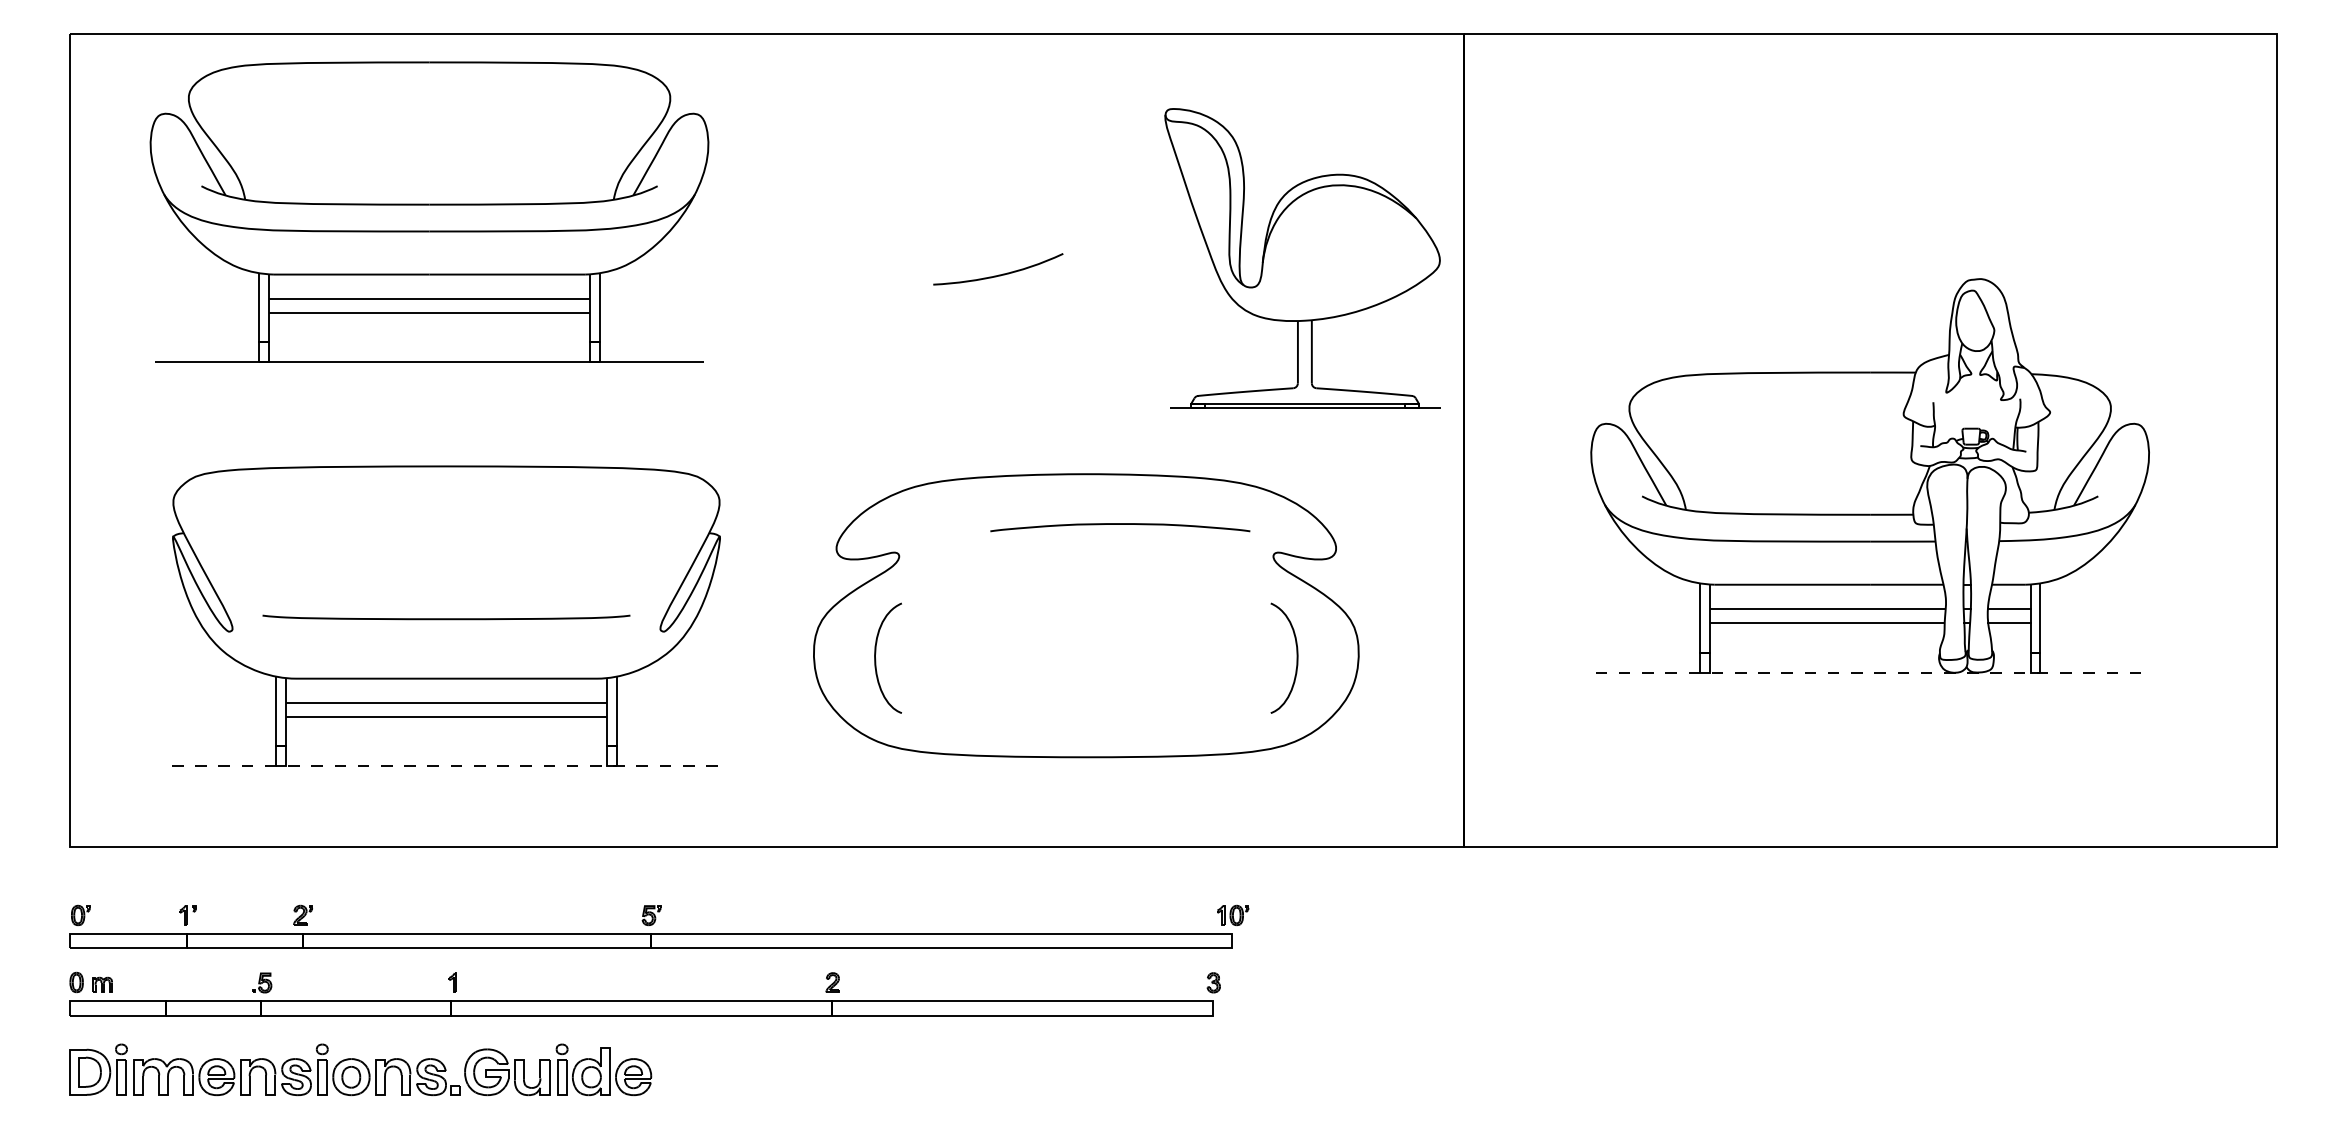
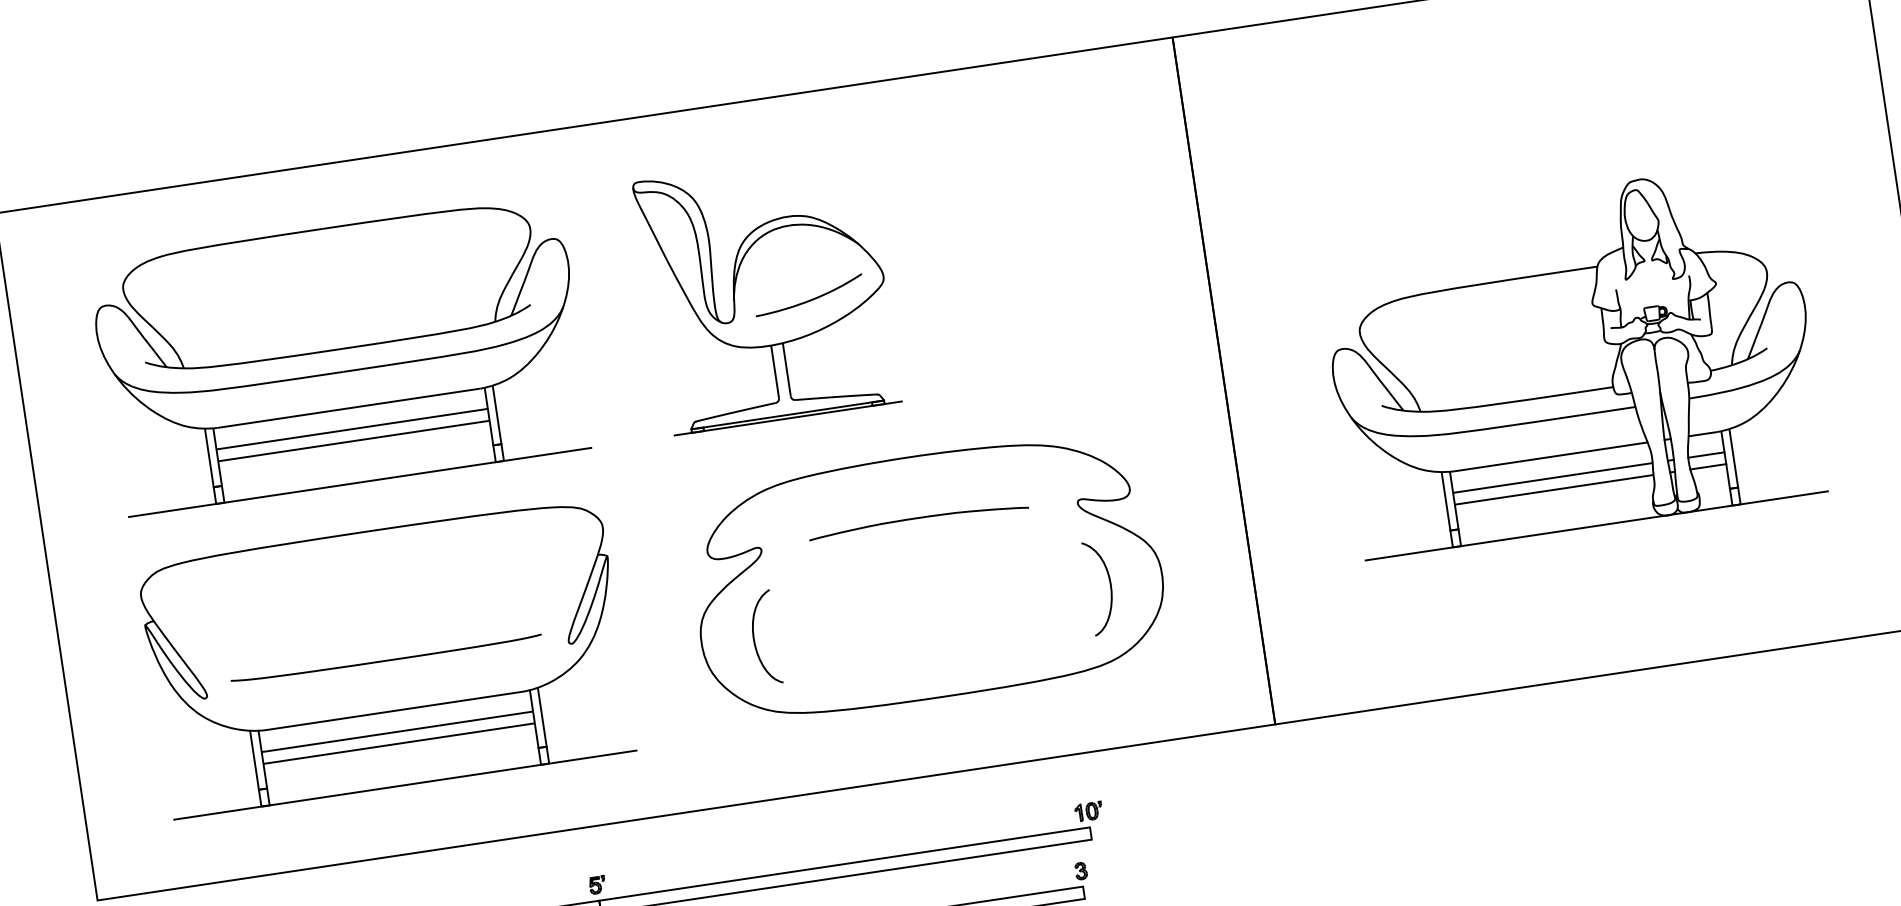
part: (429, 211) -> (341, 354), moved
part: (1302, 258) -> (767, 292), moved
curve: (1120, 524) -> (918, 518), moved
line: (1870, 672) -> (1597, 525), dashed -> solid
line: (446, 766) -> (405, 785), dashed -> solid

